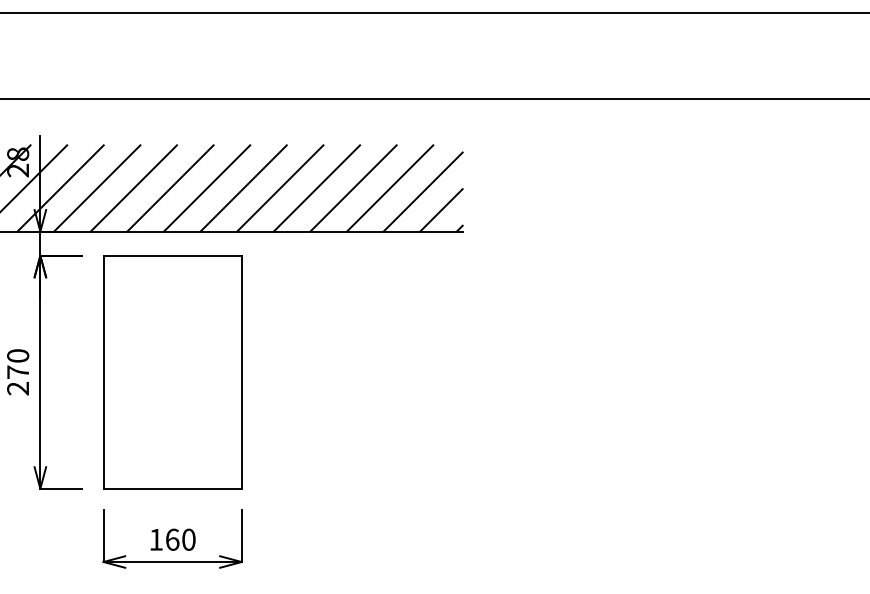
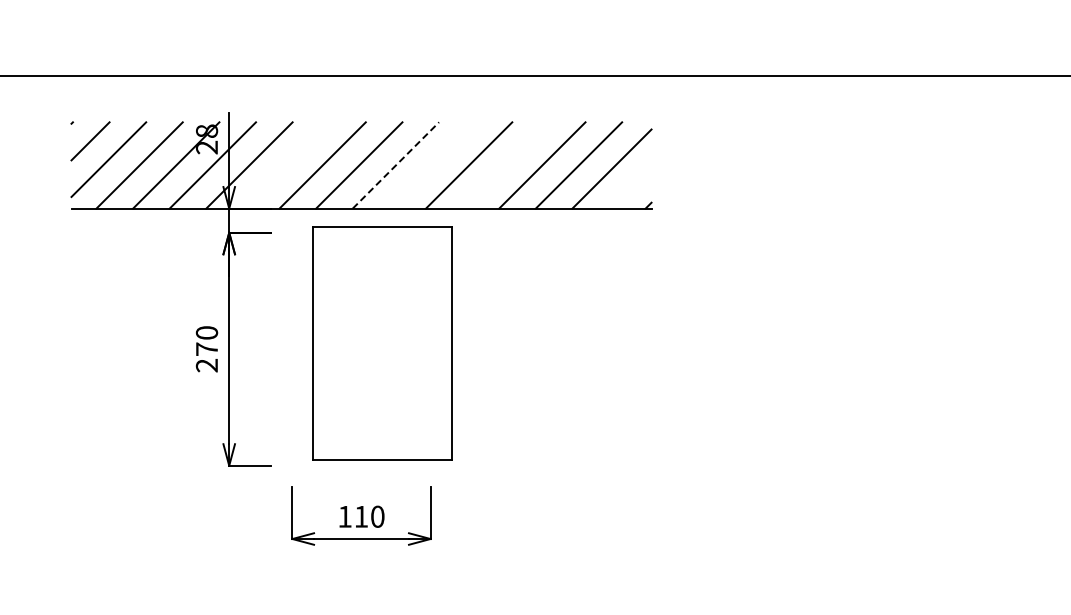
line: (96, 188) -> (285, 165), removed
line: (207, 188) -> (396, 165), solid -> dashed
line: (243, 188) -> (432, 165), removed
line: (316, 188) -> (505, 165), removed
line: (441, 210) -> (630, 187), removed
part: (172, 372) -> (382, 343), moved
text: (172, 539) -> (361, 516), 160 -> 110

